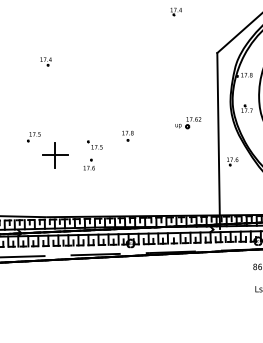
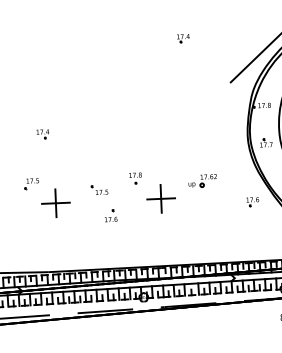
part: (45, 61) -> (42, 134), moved
part: (188, 123) -> (202, 181), moved
line: (218, 140) -> (236, 179), removed
part: (150, 155) -> (161, 198), added
part: (88, 164) -> (110, 215), moved

